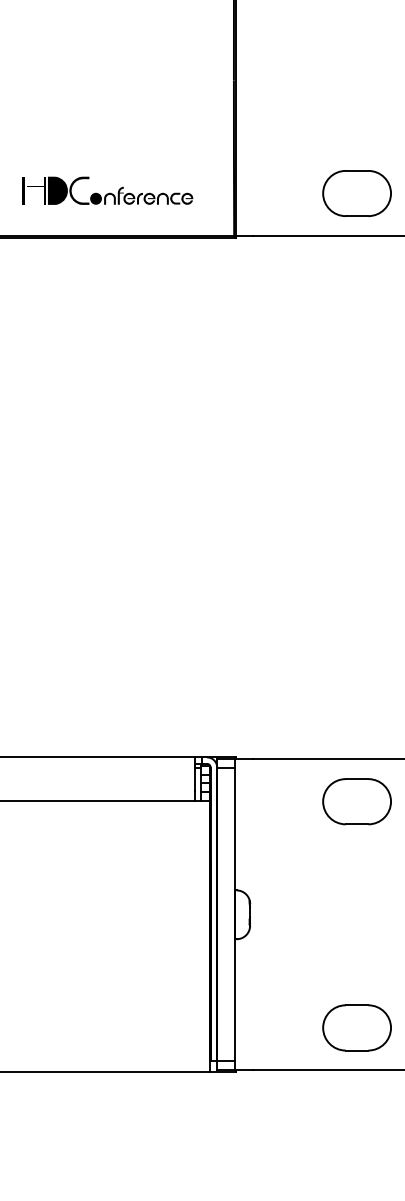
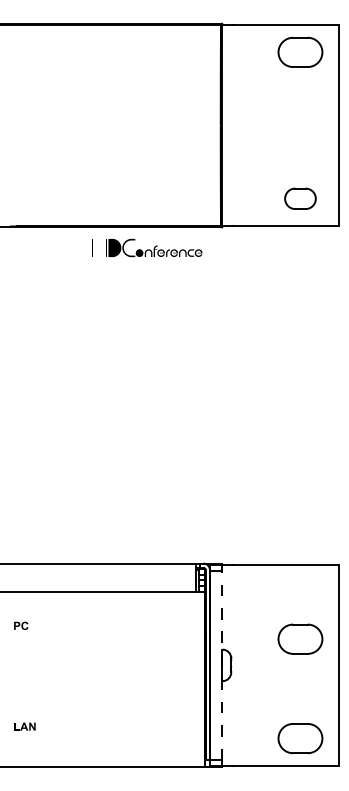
part: (108, 190) -> (147, 247), moved
part: (357, 193) -> (300, 198), size x0.7
part: (357, 800) -> (300, 638), moved
line: (235, 914) -> (221, 665), solid -> dashed

